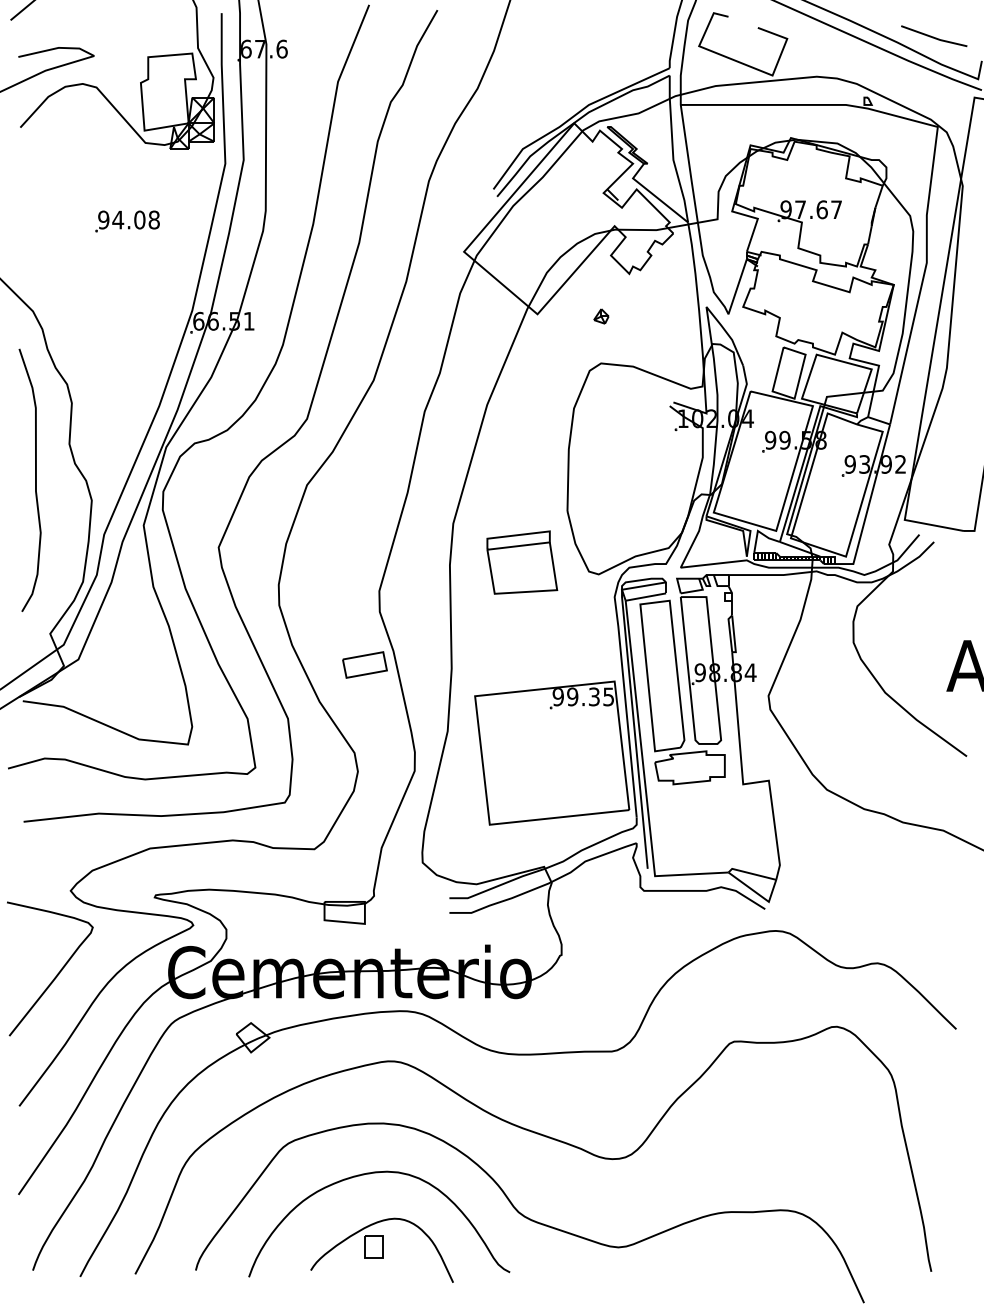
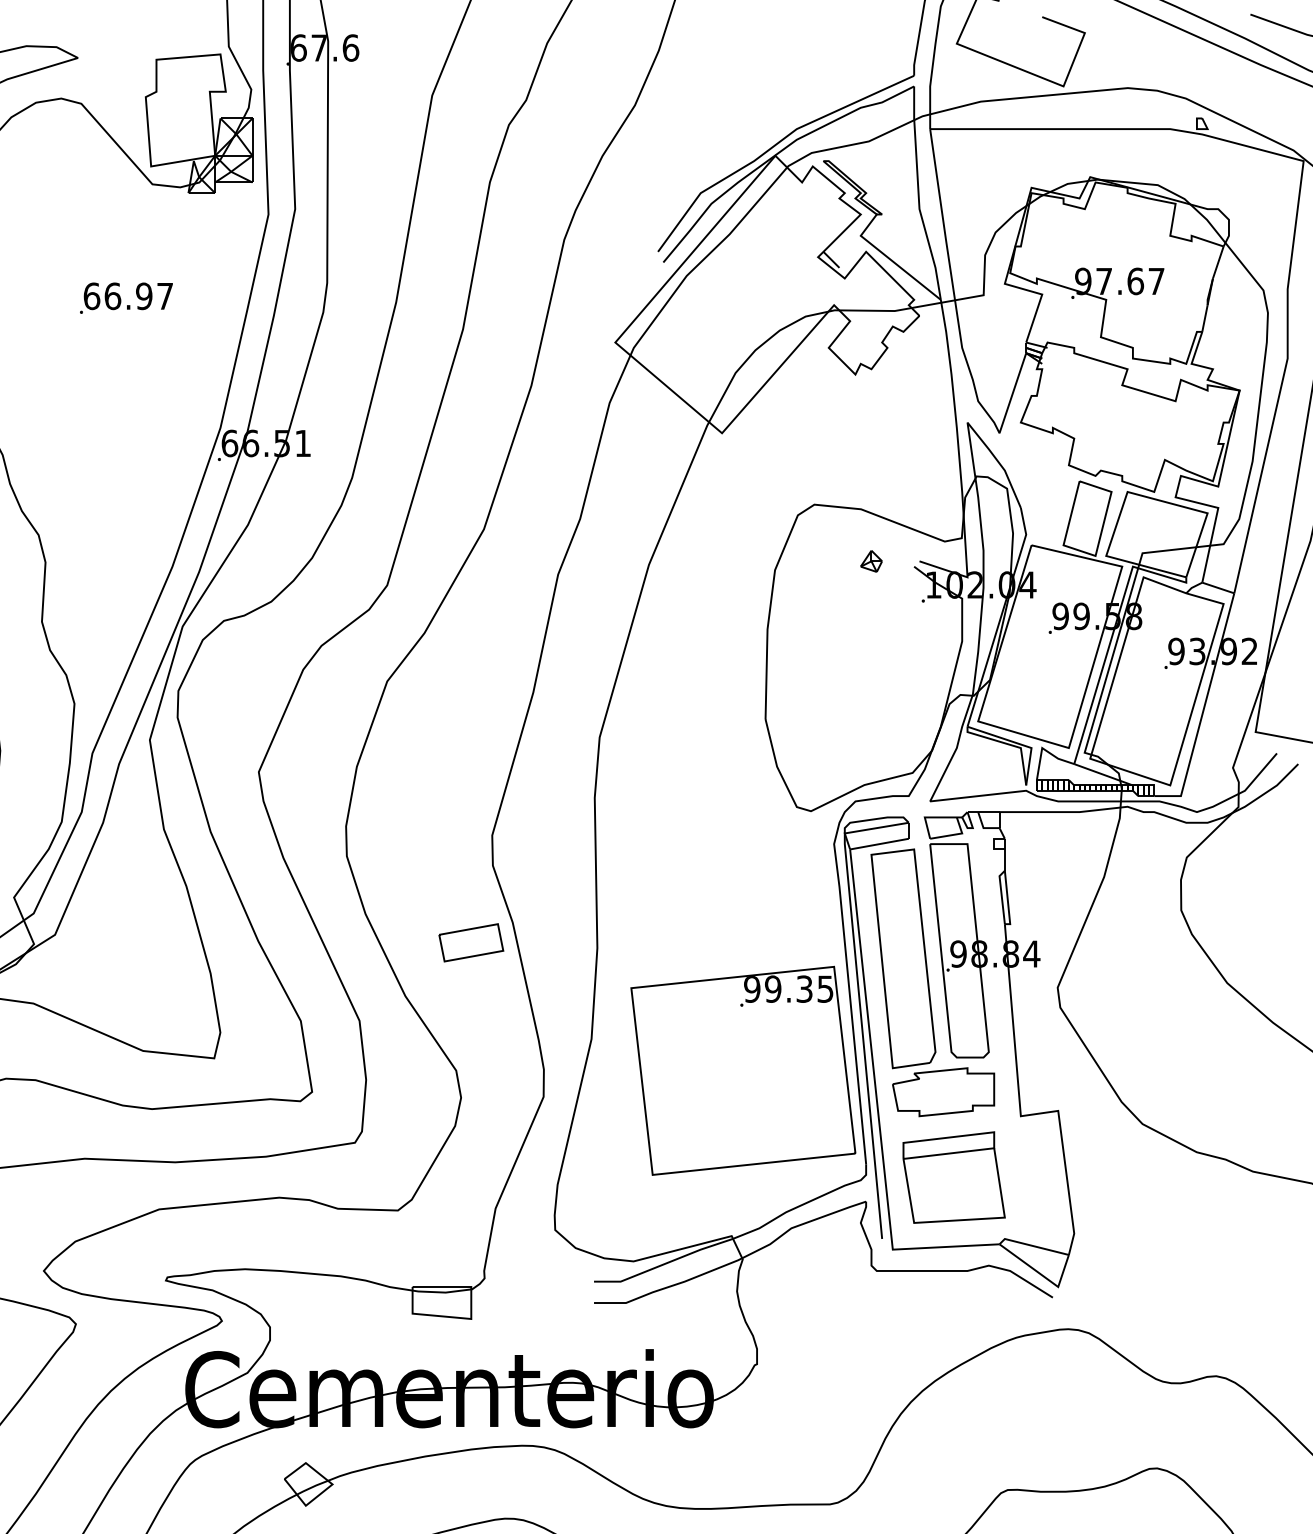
text: (128, 219) -> (127, 295), 94.08 -> 66.97
part: (601, 316) -> (871, 561), moved
part: (522, 562) -> (954, 1177), moved

